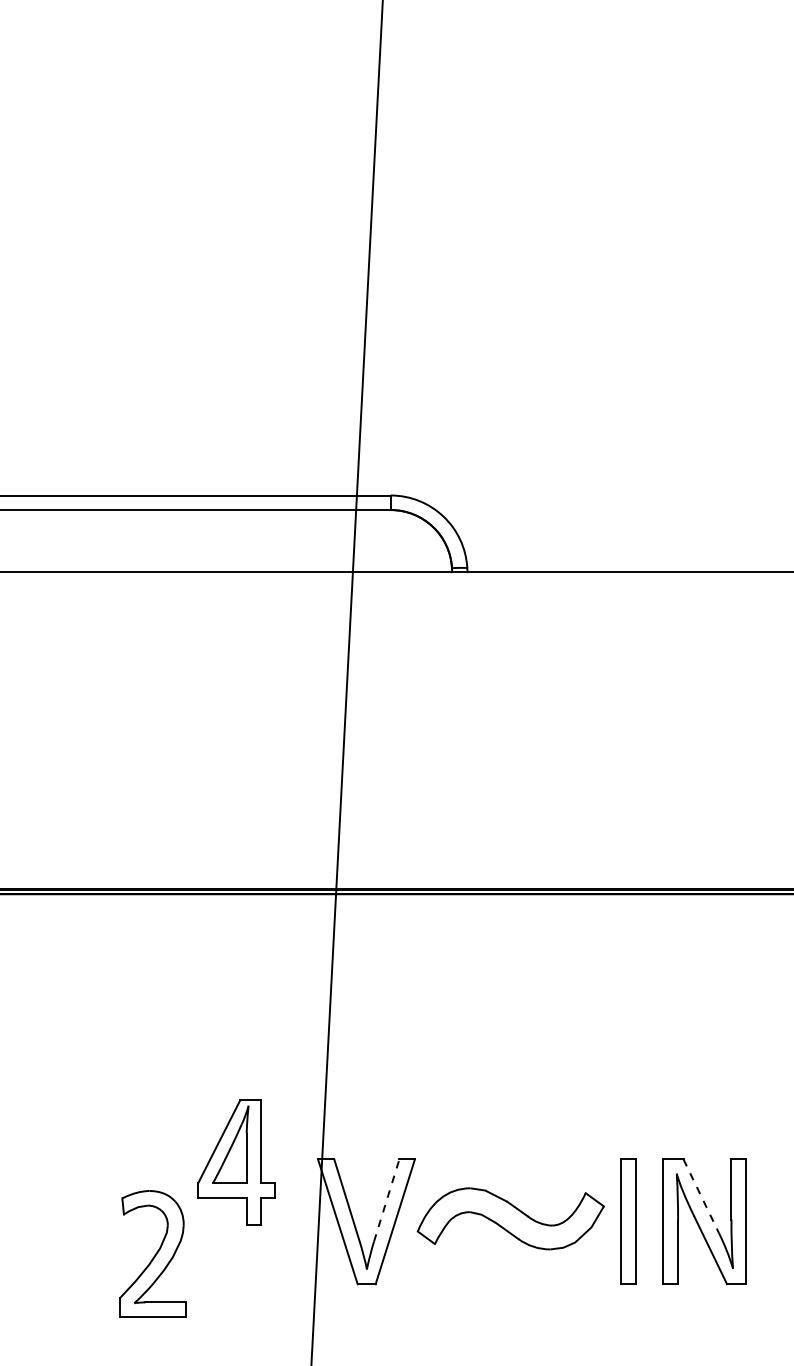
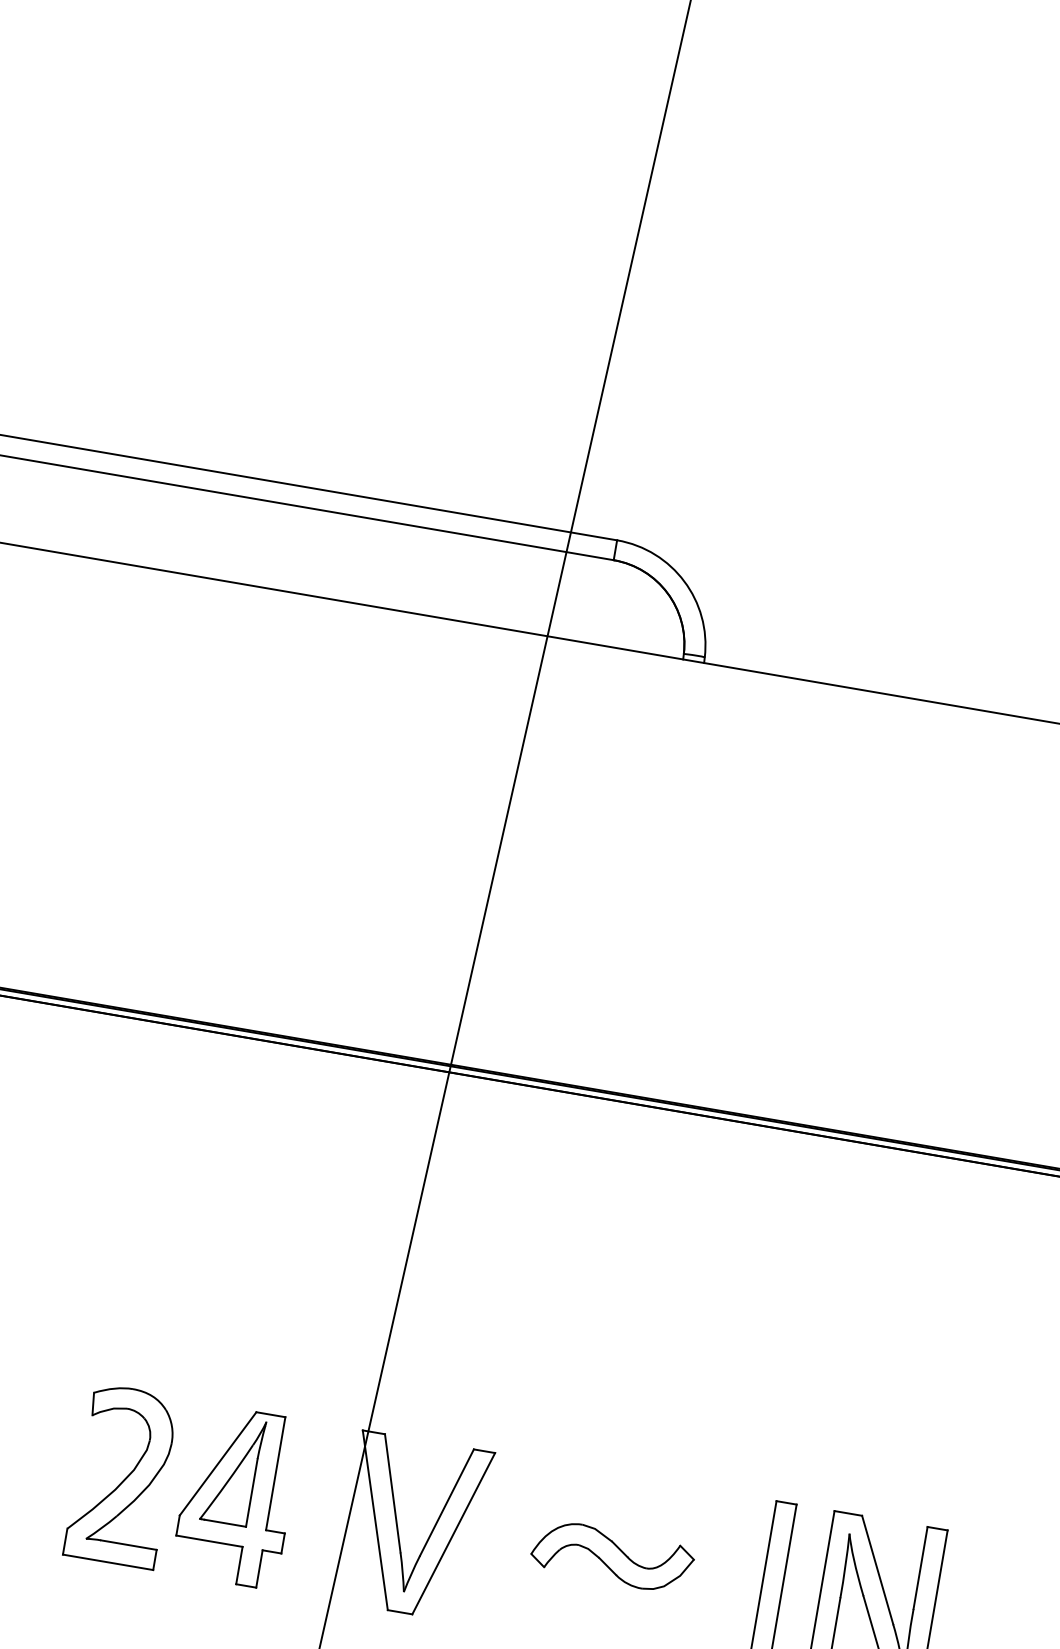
part: (236, 1162) -> (236, 1496), moved
line: (701, 1196) -> (877, 1570), dashed -> solid
line: (386, 1200) -> (446, 1502), dashed -> solid
part: (511, 1218) -> (613, 1556), size x0.62
part: (152, 1253) -> (122, 1475), moved

